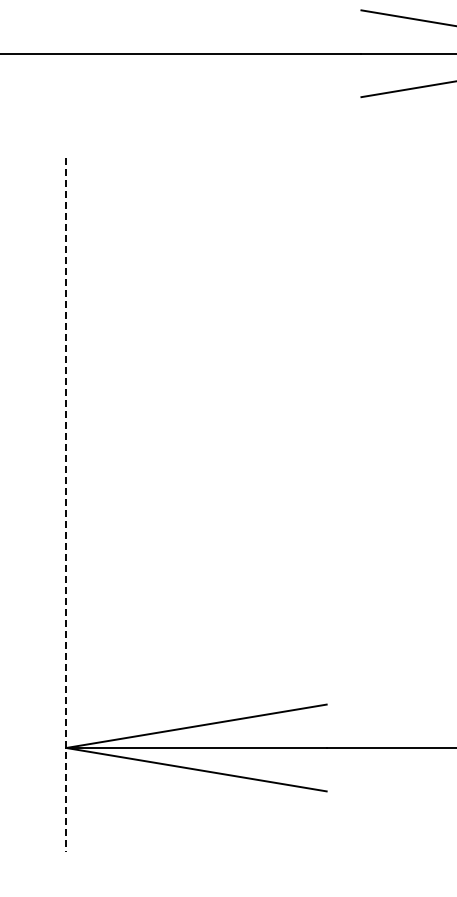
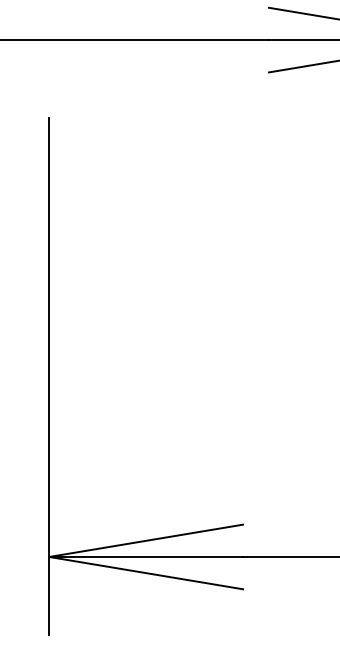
line: (66, 505) -> (49, 376), dashed -> solid

